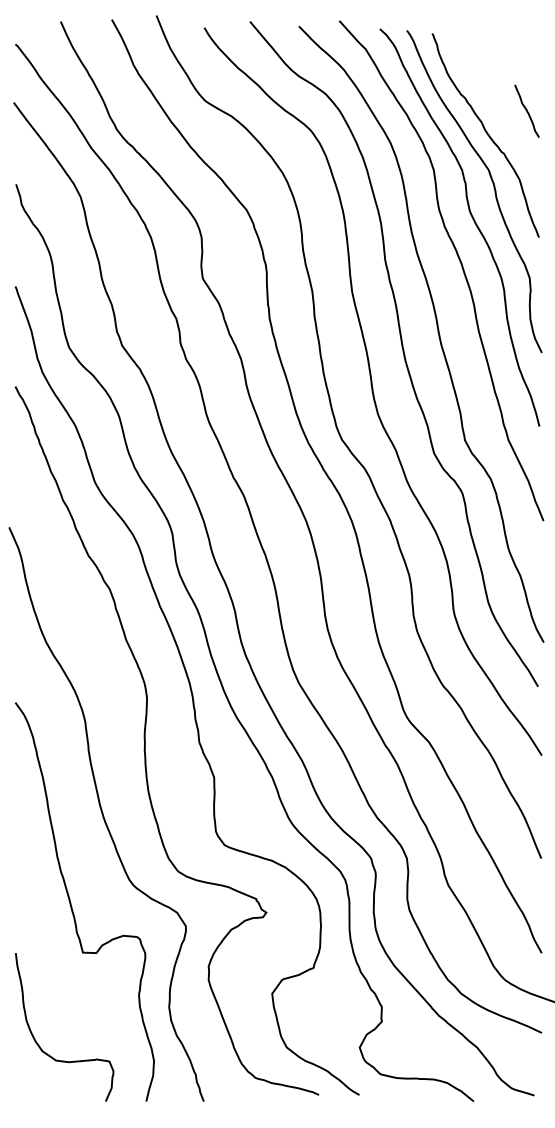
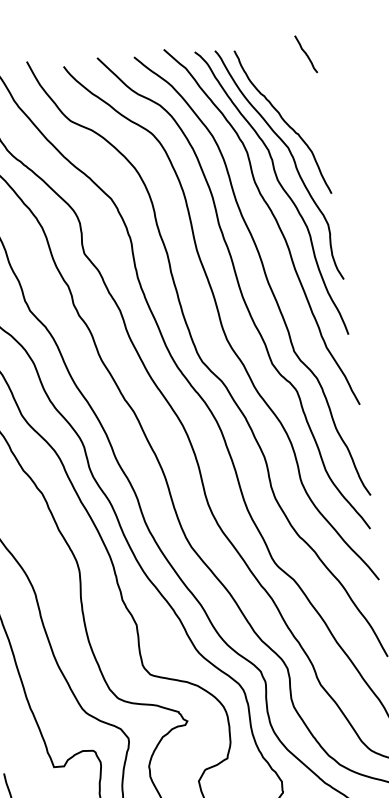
curve: (526, 110) -> (305, 53), moved

